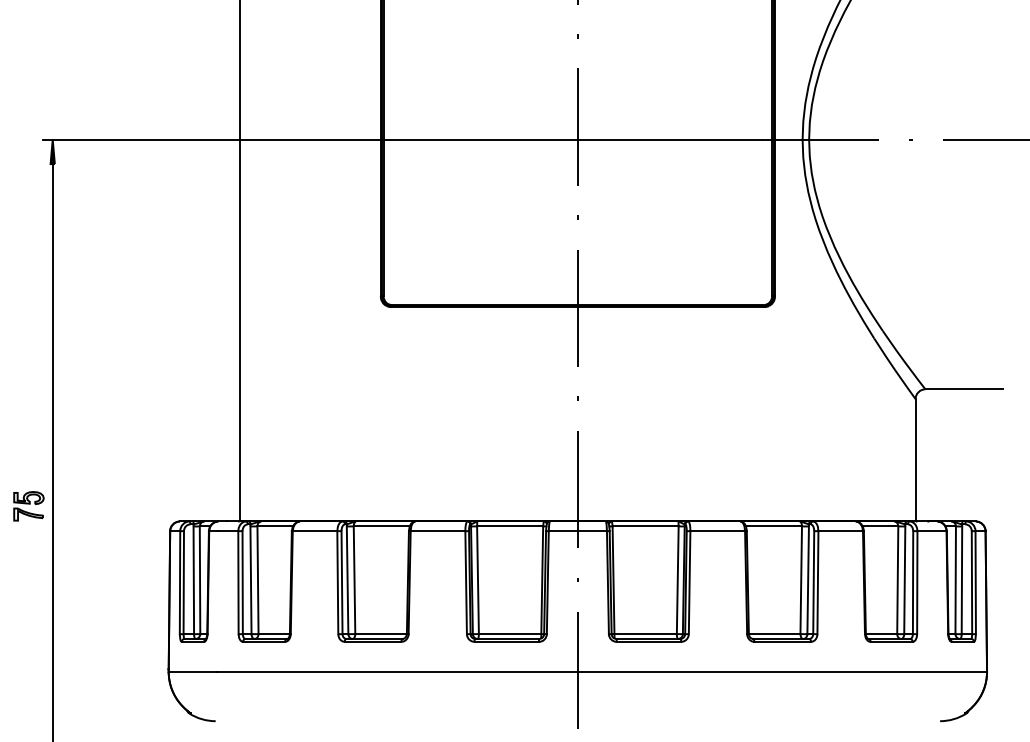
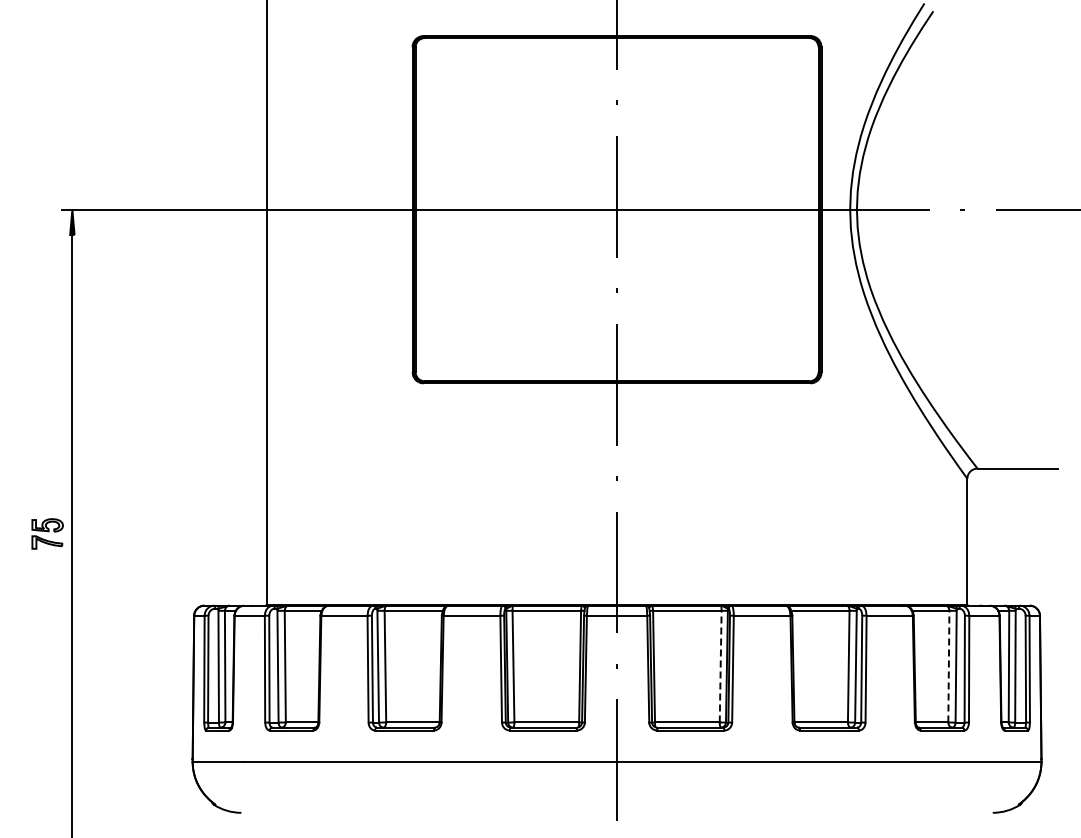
part: (28, 505) -> (47, 533), moved
line: (677, 580) -> (720, 666), solid -> dashed
line: (897, 580) -> (948, 666), solid -> dashed

